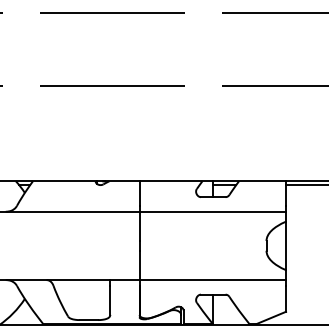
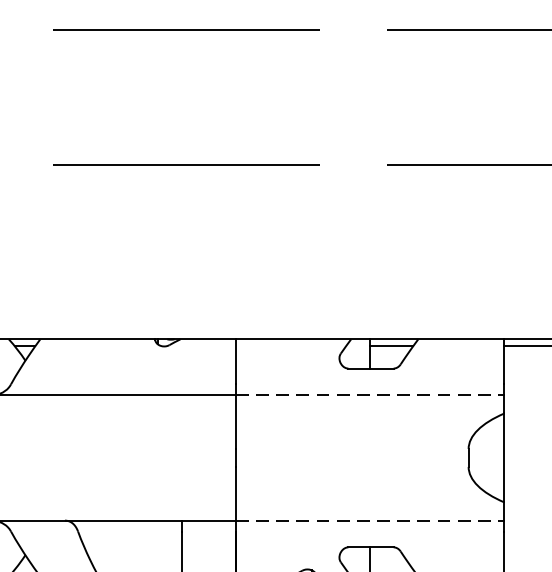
line: (213, 211) -> (371, 394), solid -> dashed
line: (213, 280) -> (371, 521), solid -> dashed

